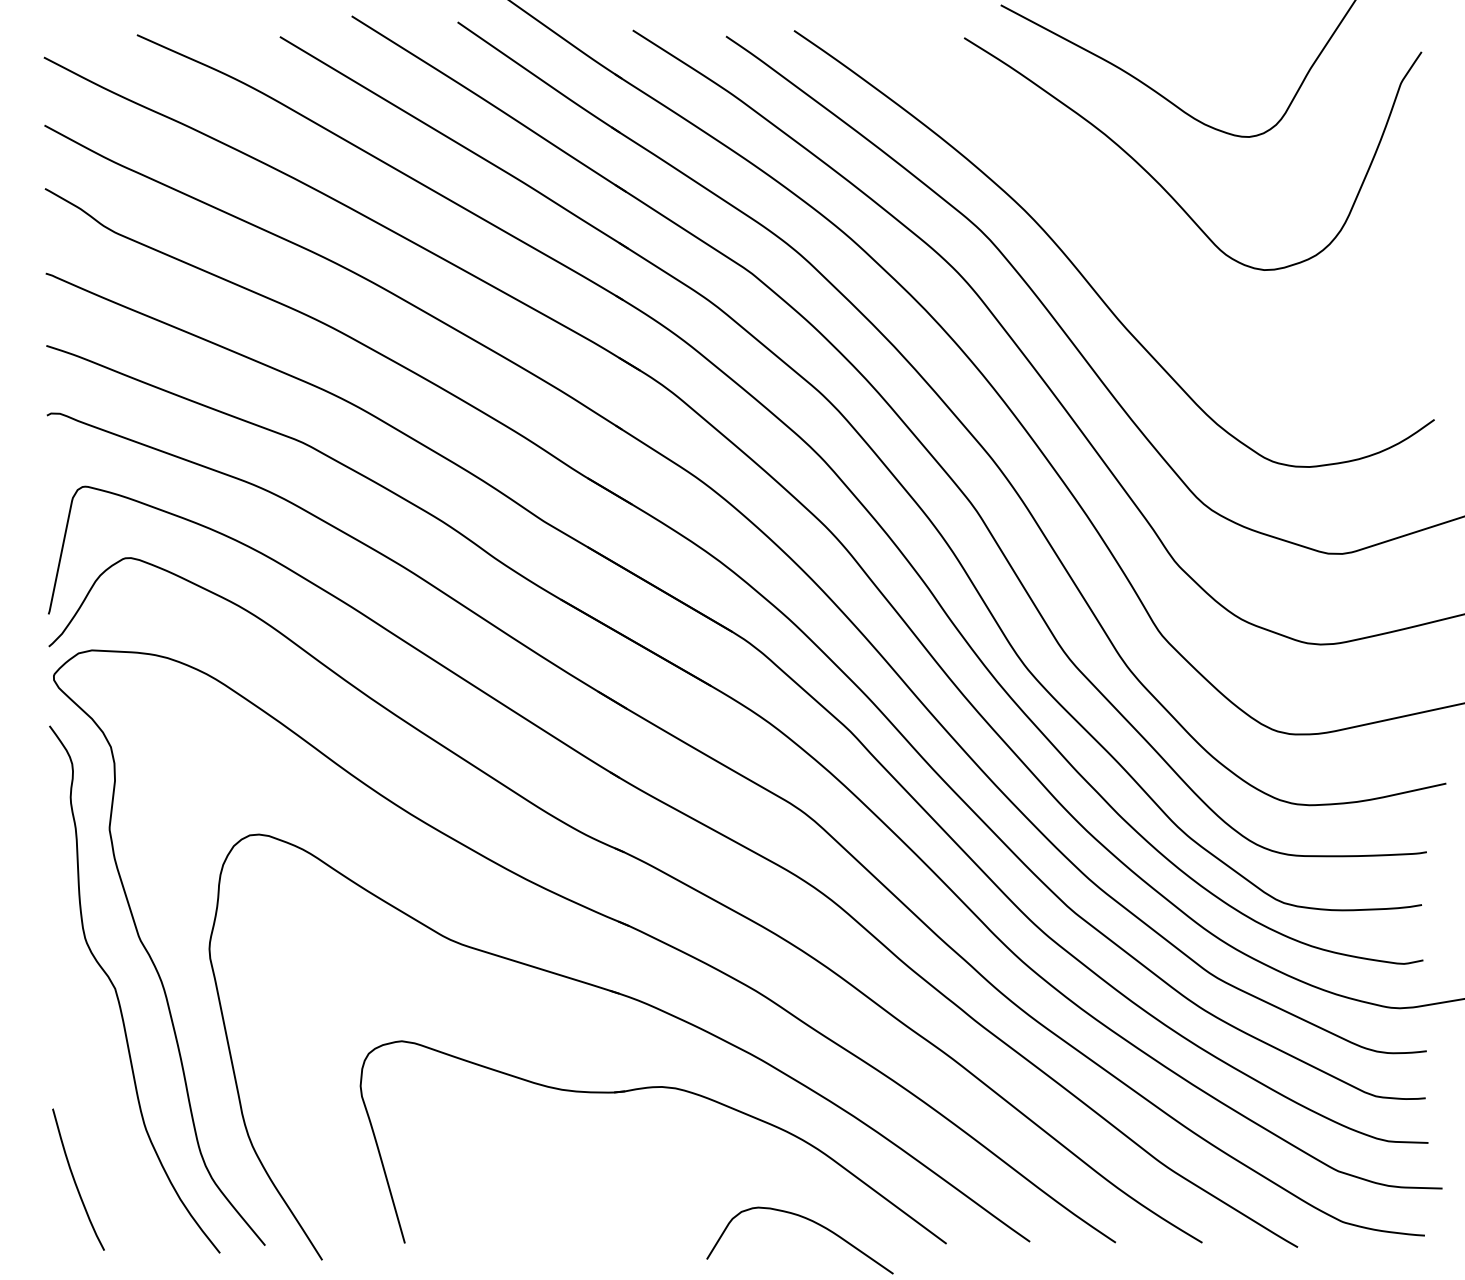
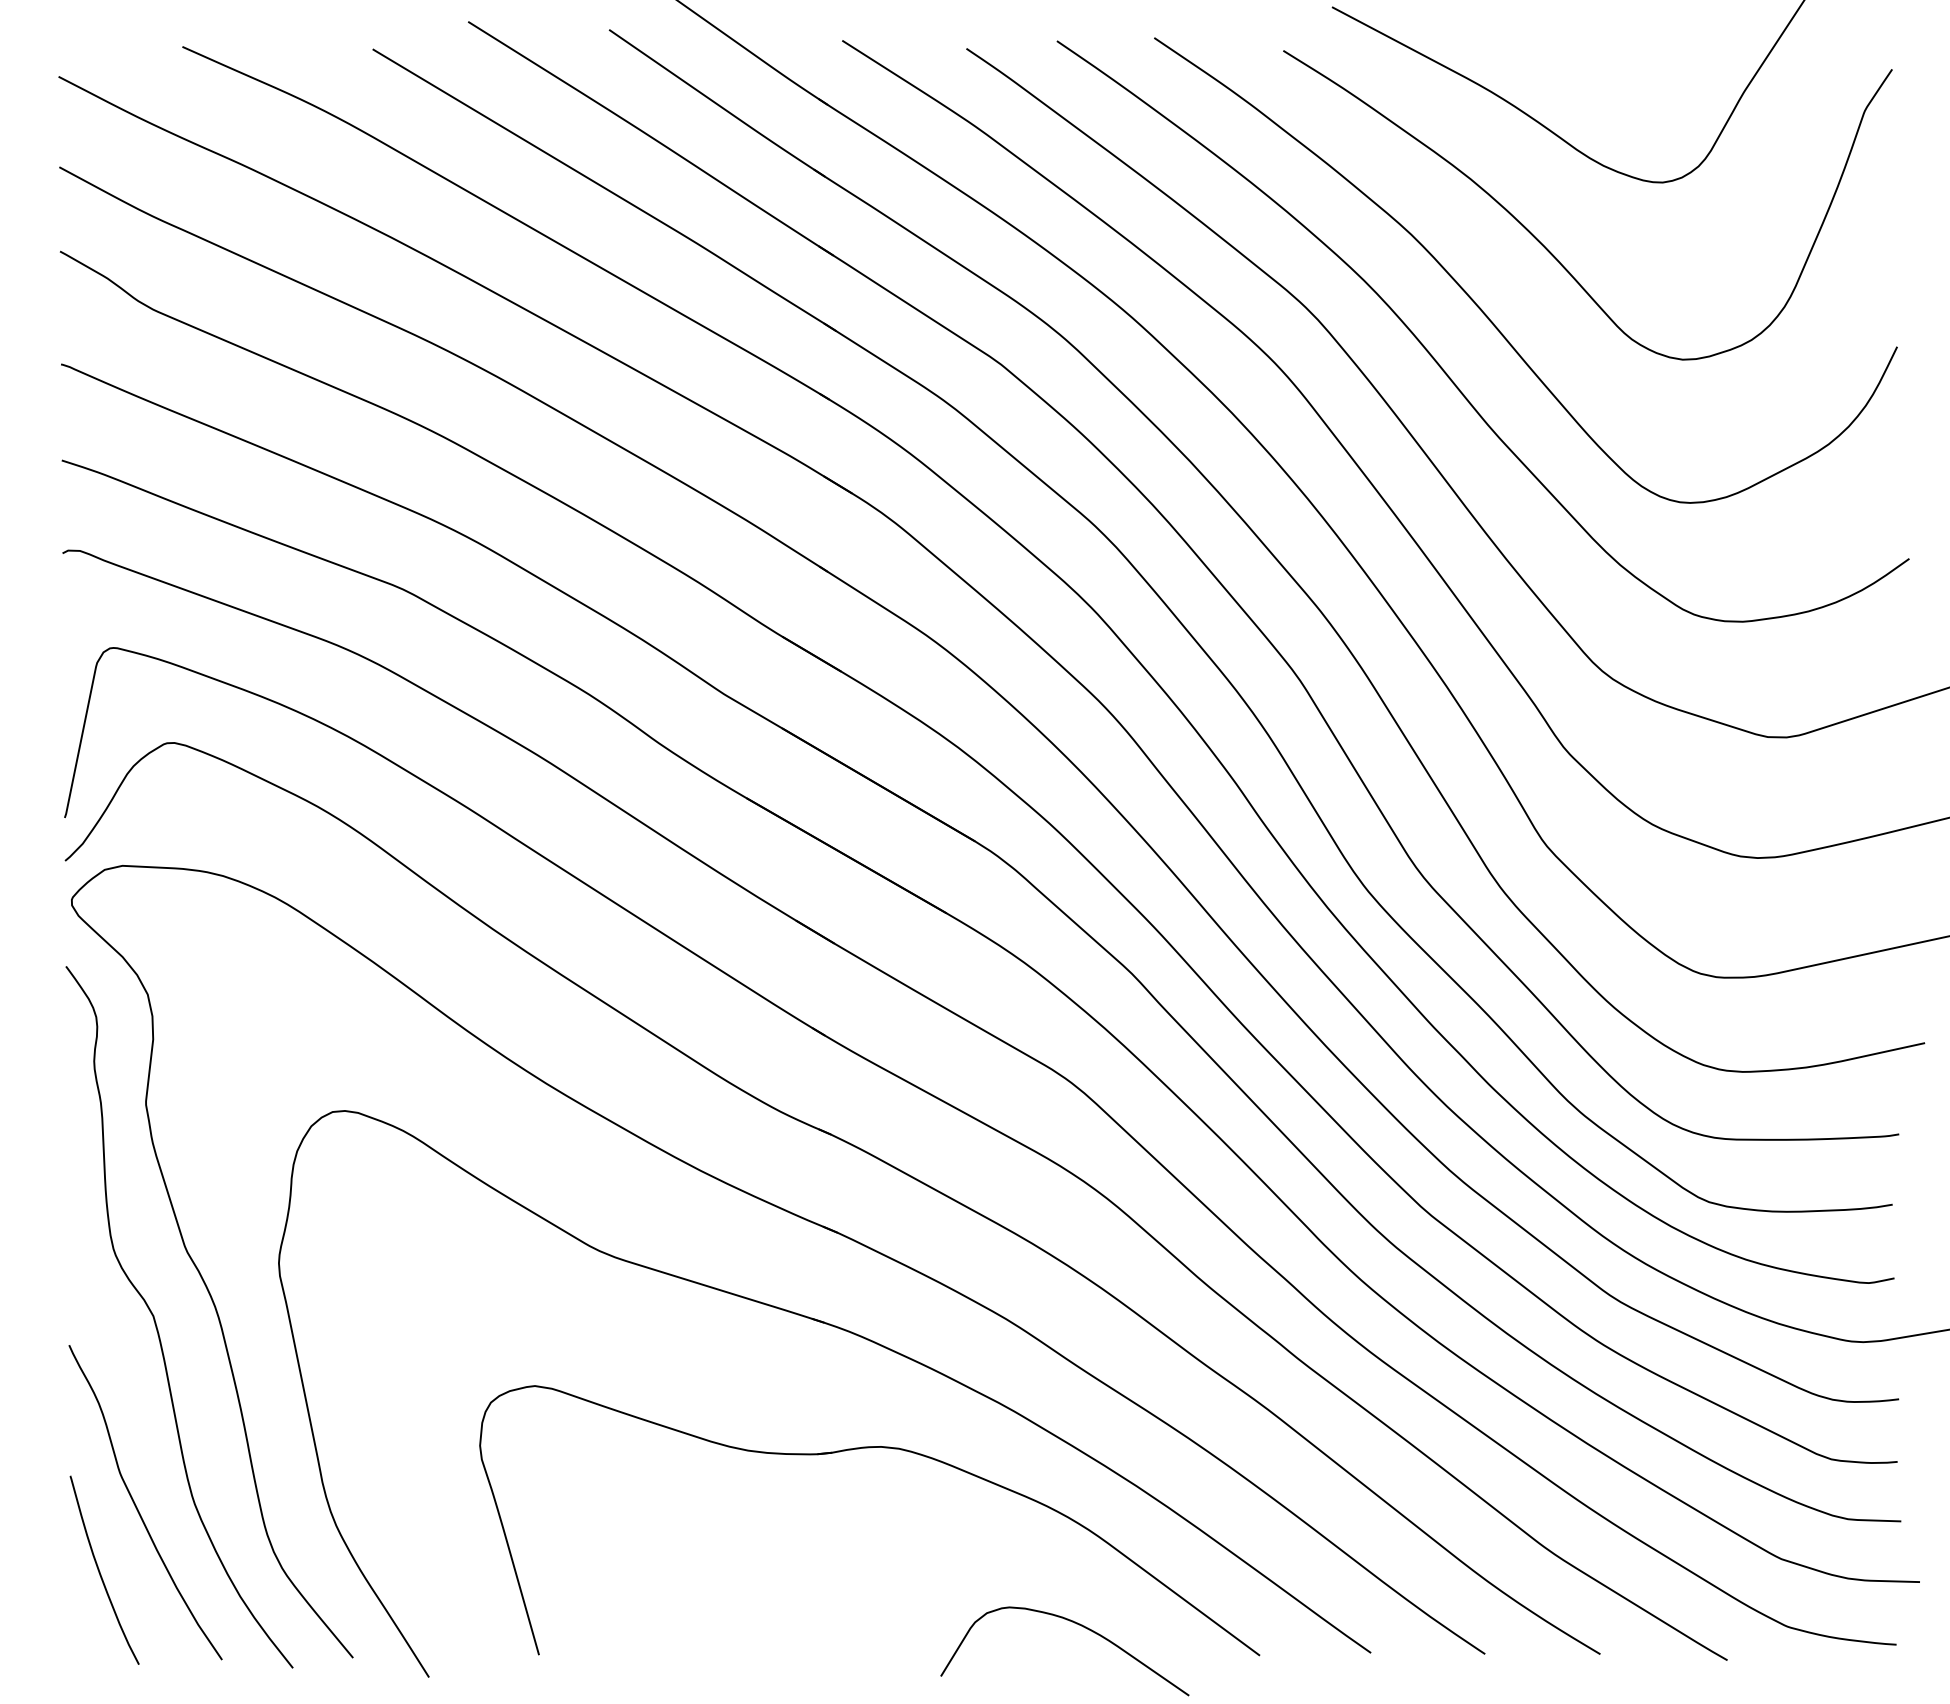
curve: (1113, 231) -> (1482, 308), added
curve: (103, 1132) -> (137, 1507), added

